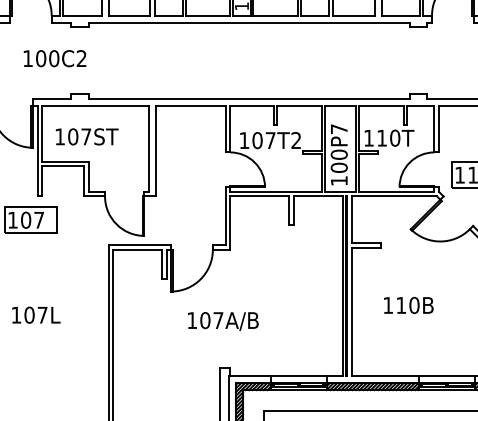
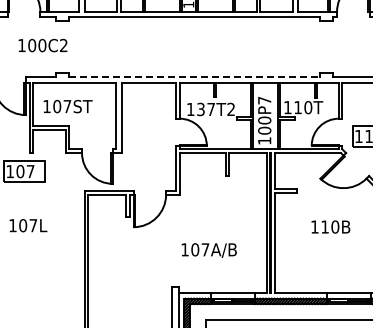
line: (250, 99) -> (195, 77), solid -> dashed
text: (256, 140) -> (200, 109), 107T2 -> 137T2
text: (408, 304) -> (330, 226), moved
text: (36, 315) -> (28, 225), moved
text: (222, 321) -> (208, 250), moved

